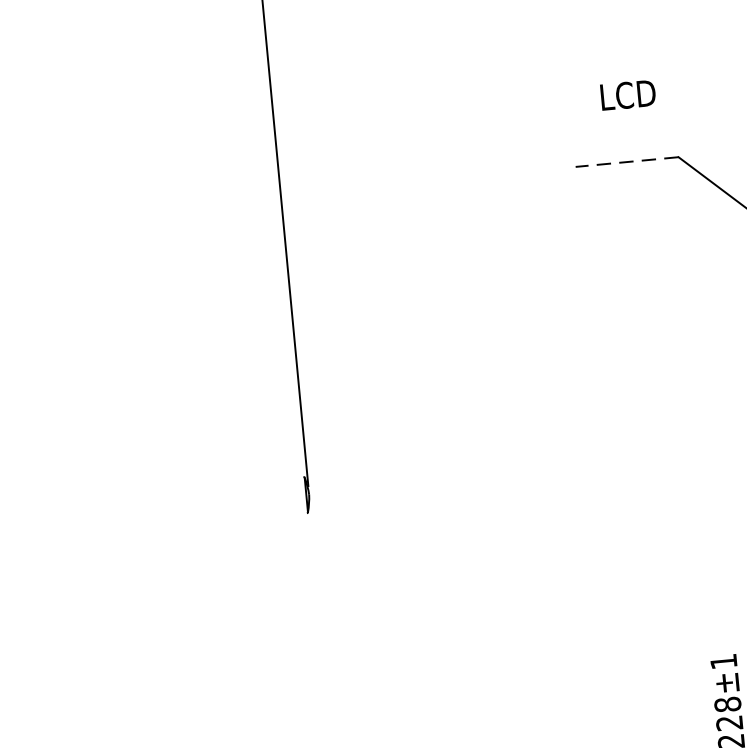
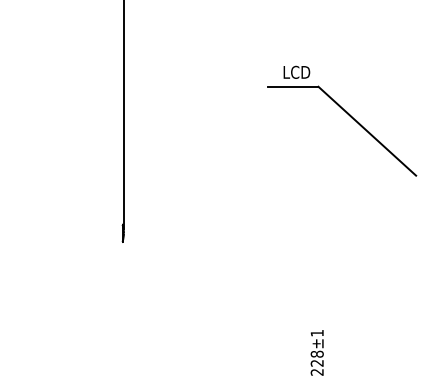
text: (627, 93) -> (296, 71), moved
line: (625, 161) -> (292, 86), dashed -> solid

